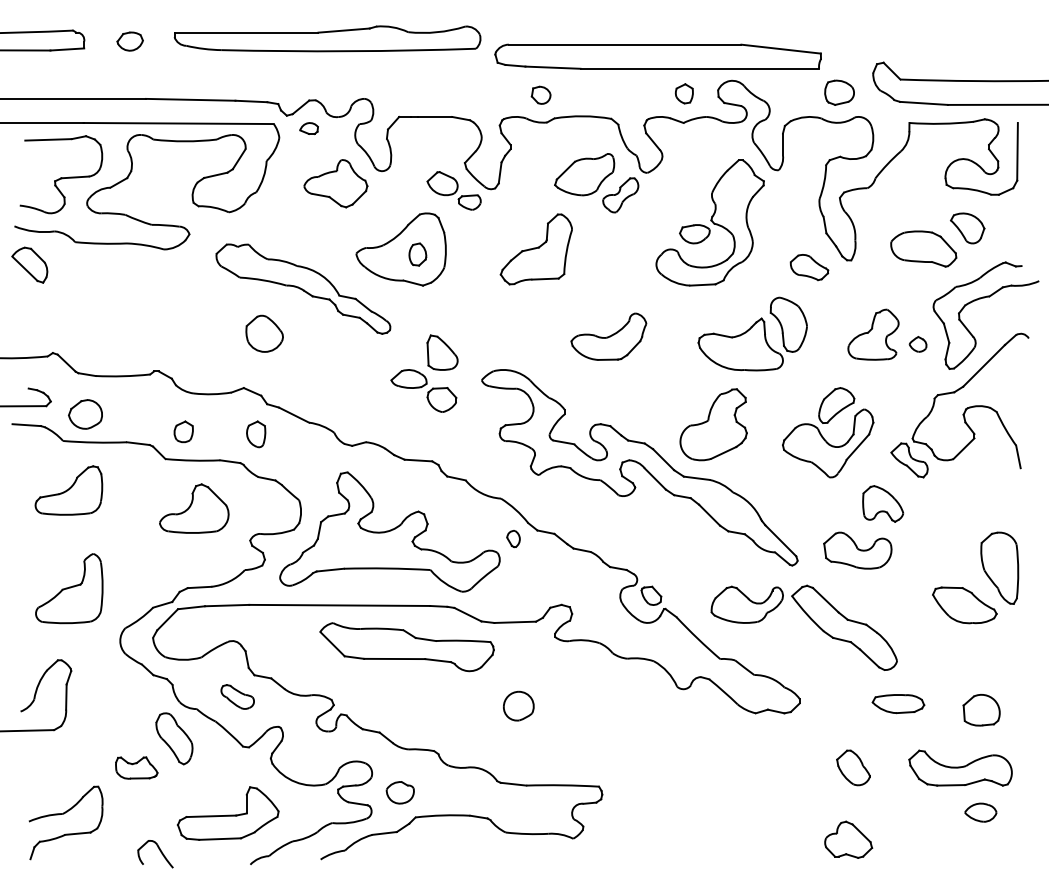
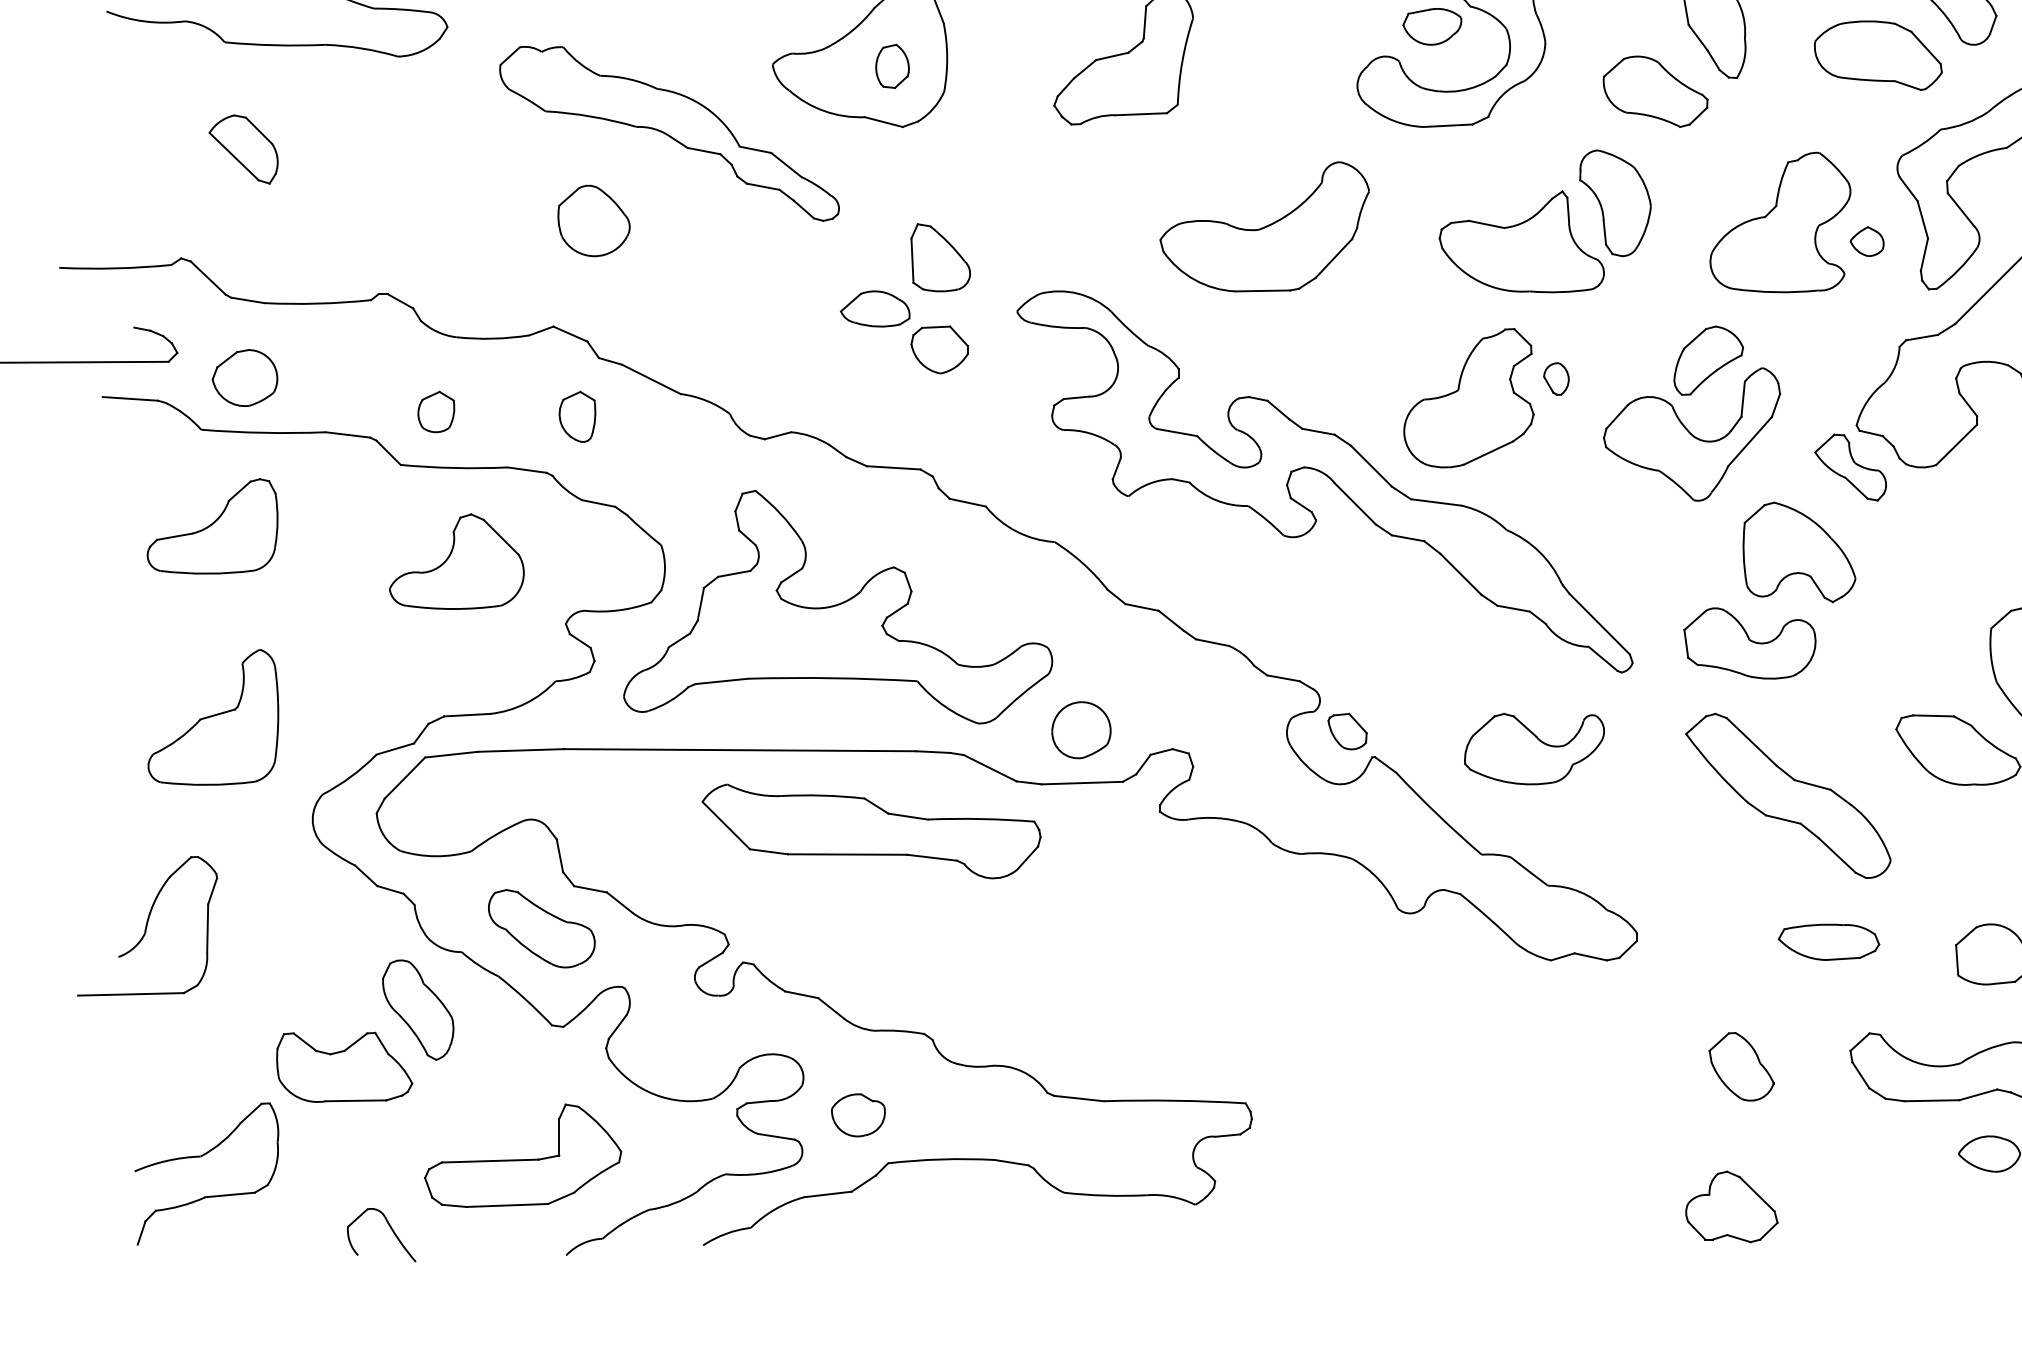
part: (29, 264) -> (242, 148), moved
part: (809, 267) -> (1655, 91), size x1.43
part: (873, 334) -> (1780, 222), size x1.43
part: (608, 336) -> (1264, 226), size x1.43
part: (882, 503) -> (1797, 551), size x1.43
part: (513, 539) -> (1556, 380), moved
part: (844, 627) -> (1788, 795), moved
part: (237, 696) -> (541, 927), size x1.67
part: (518, 705) -> (1080, 728), moved
part: (136, 767) -> (344, 1065), size x1.67

